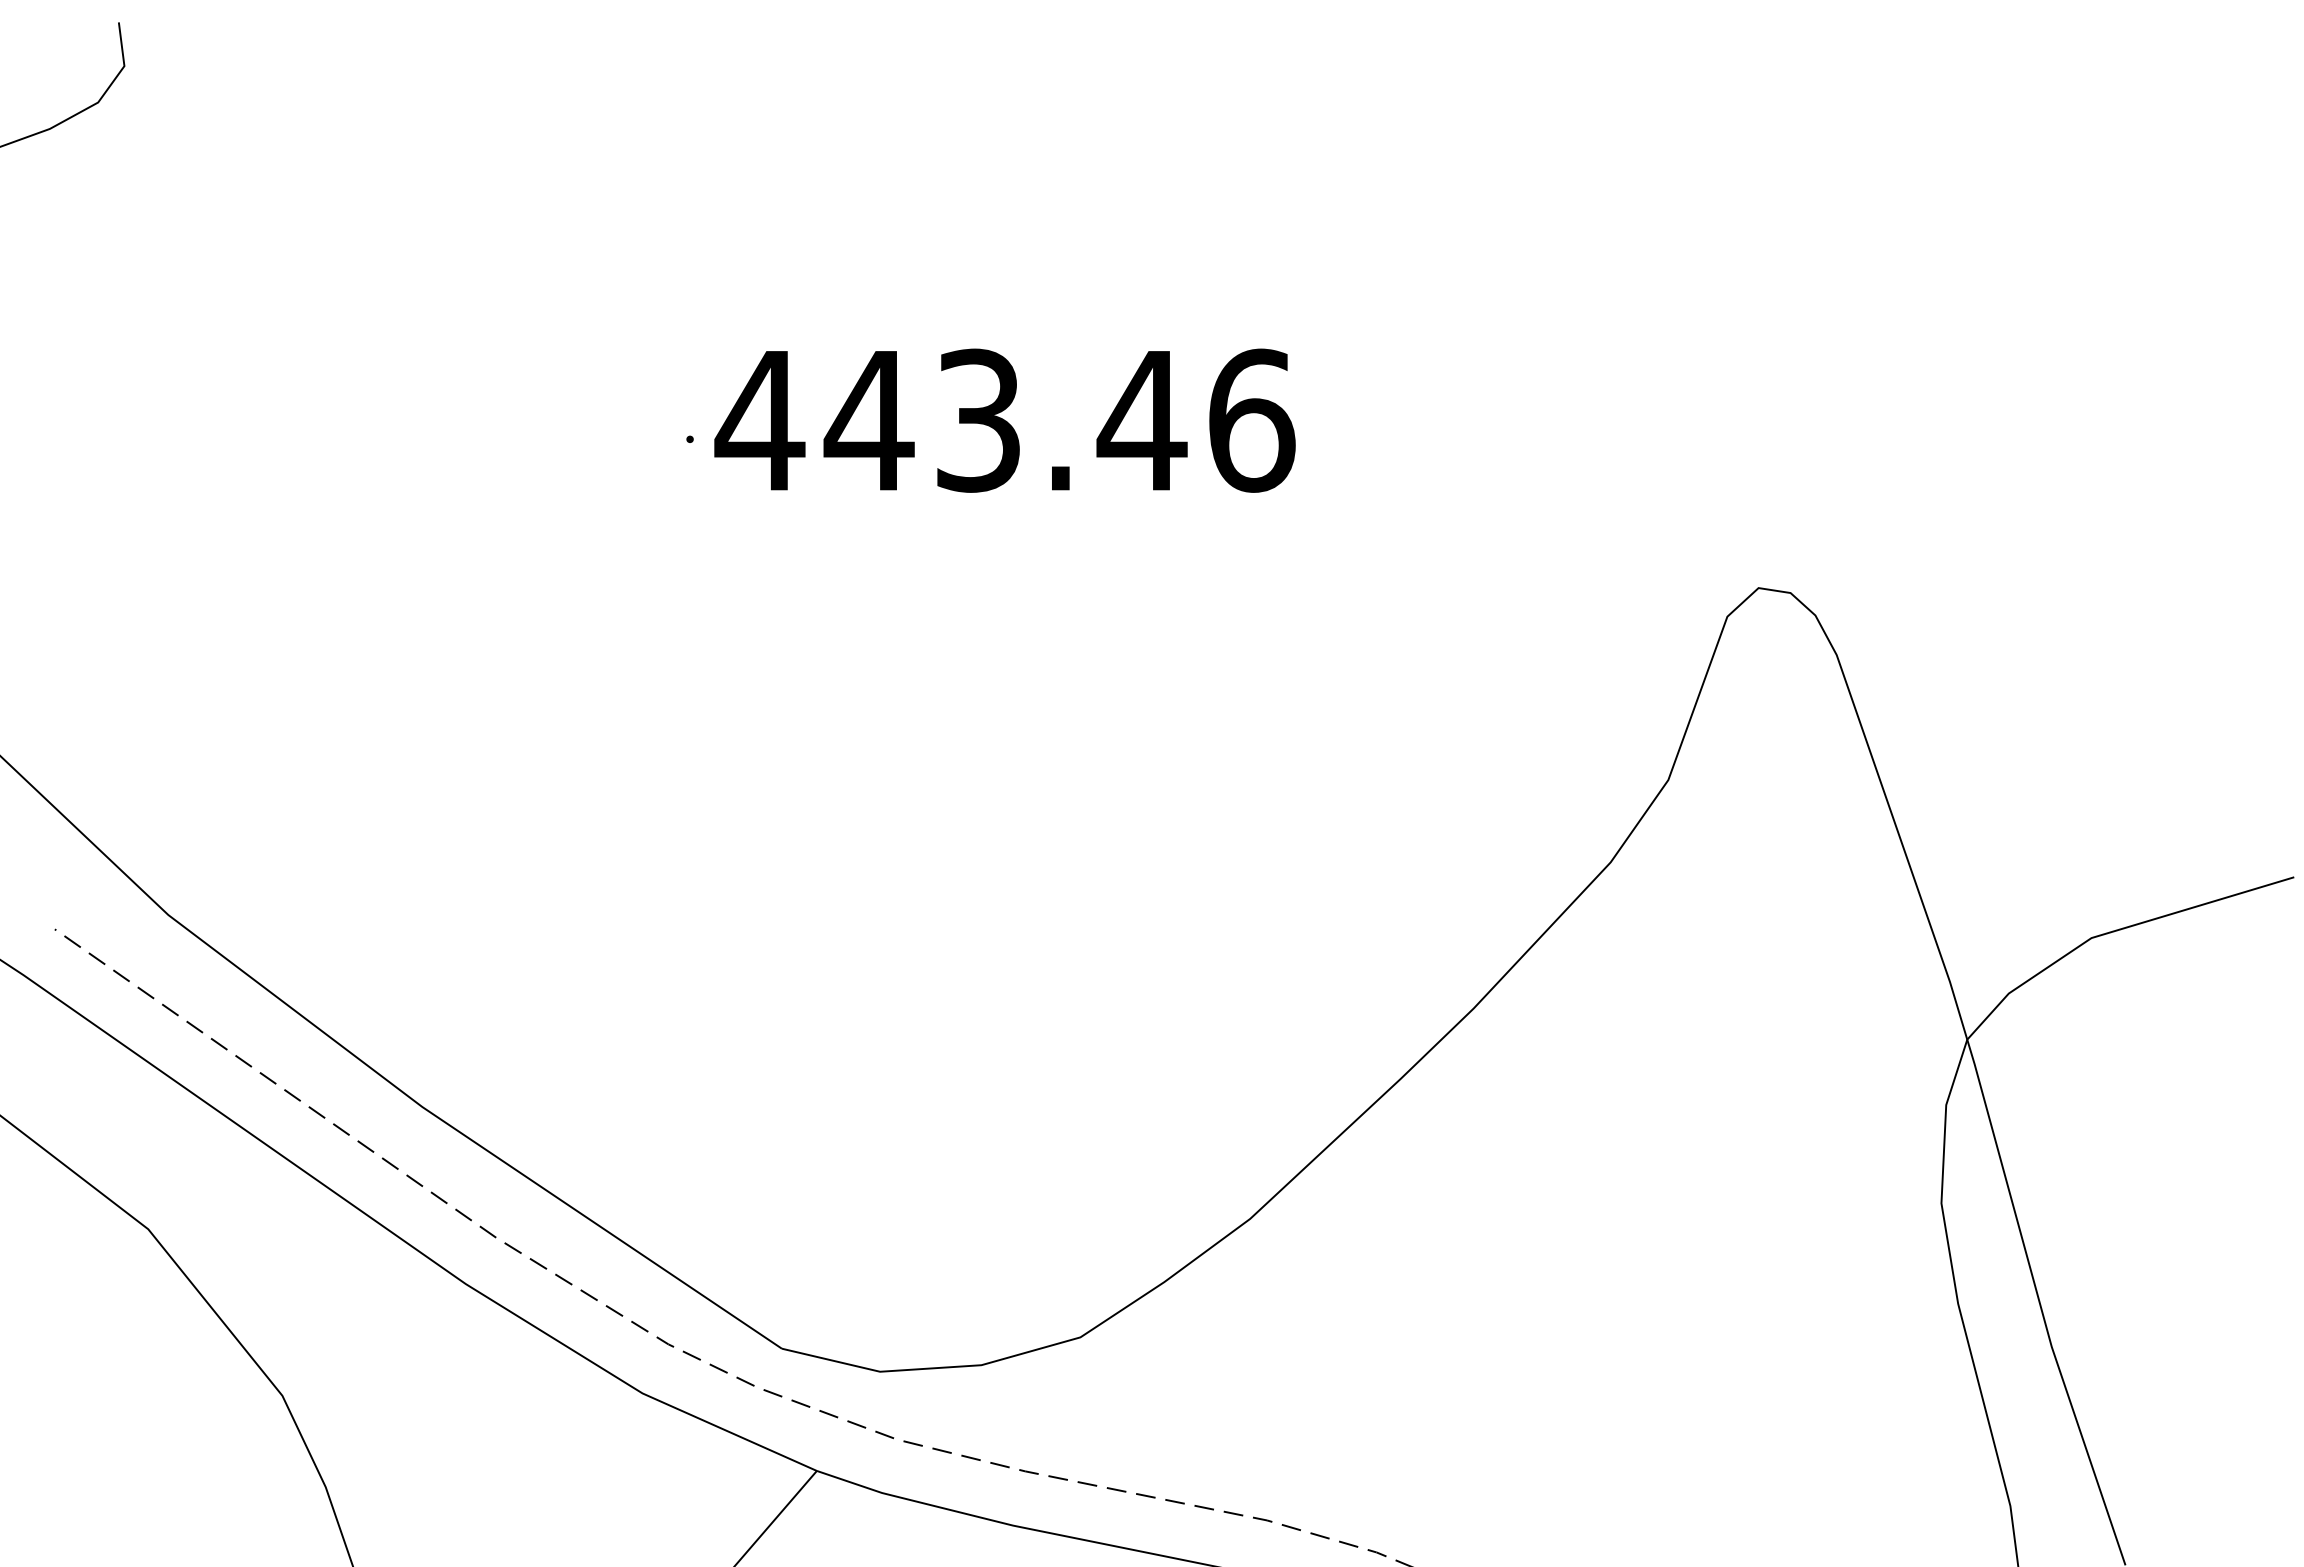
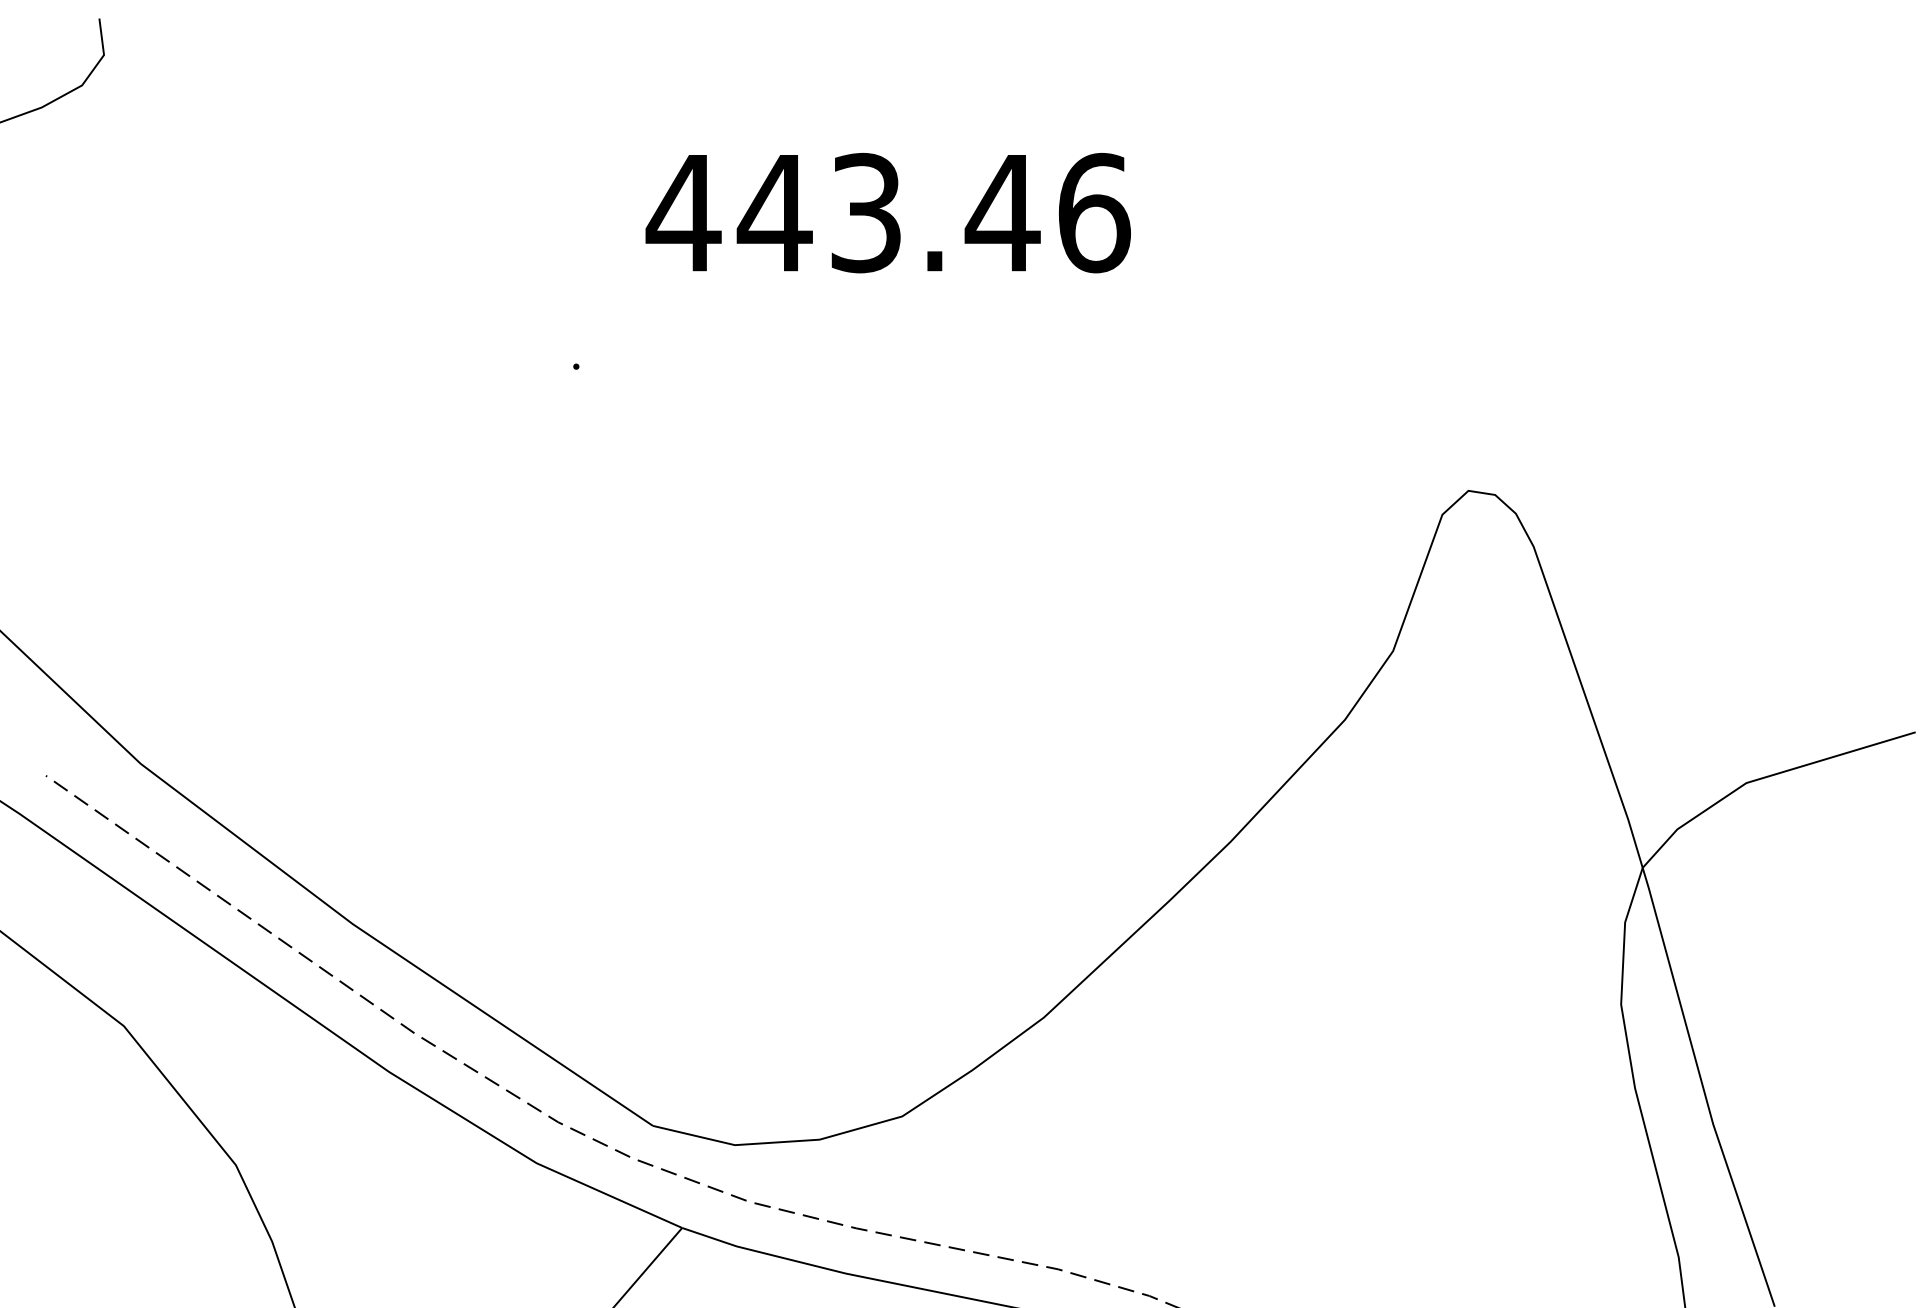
text: (1004, 421) -> (887, 213), moved

